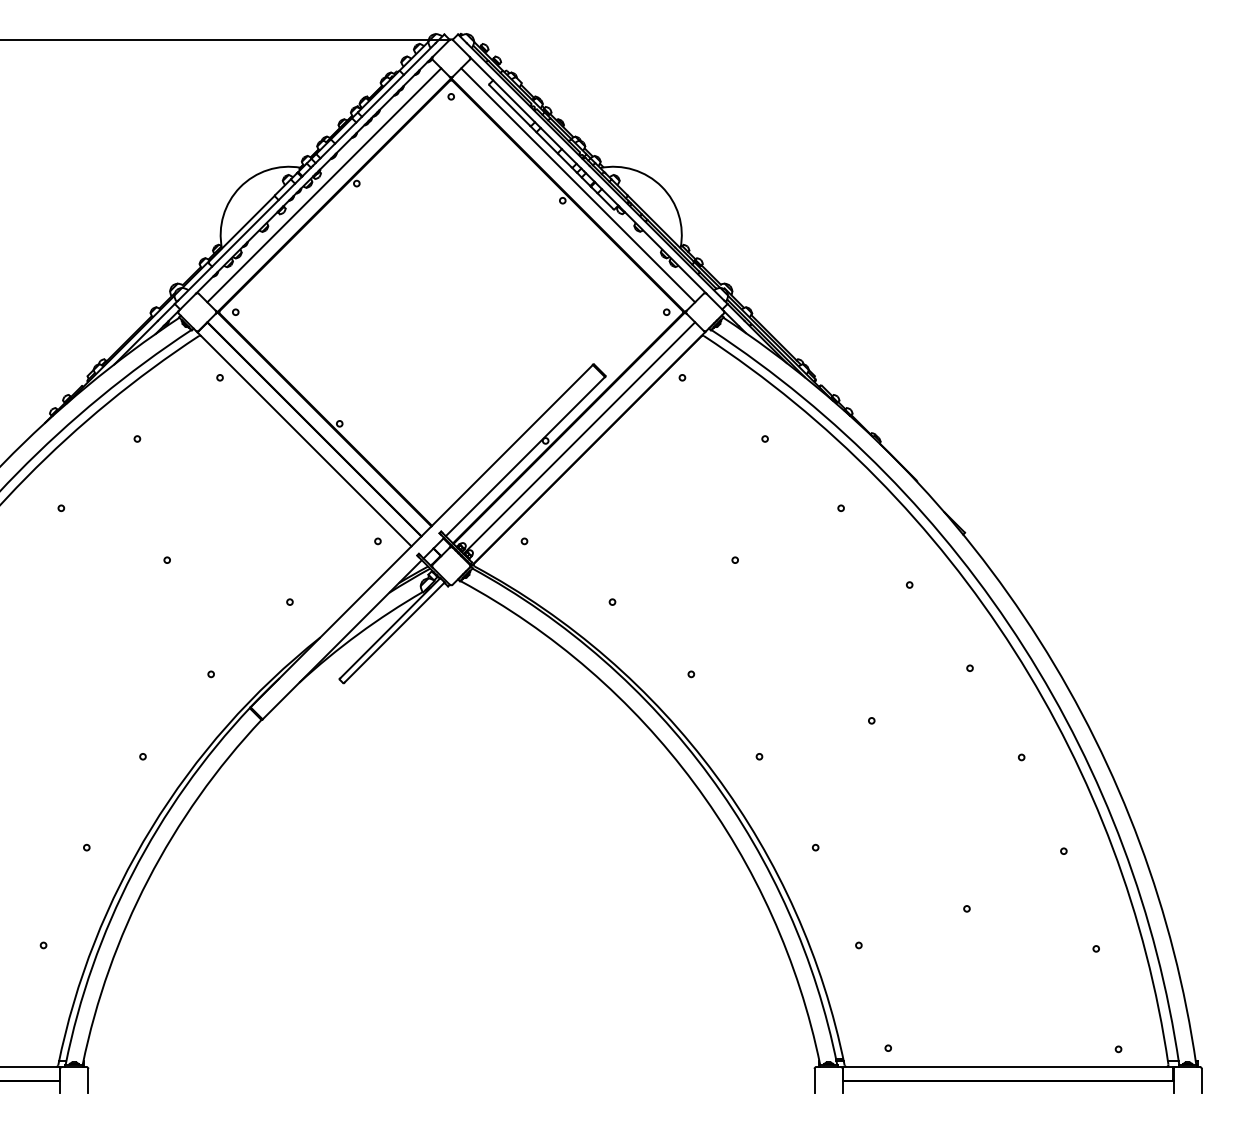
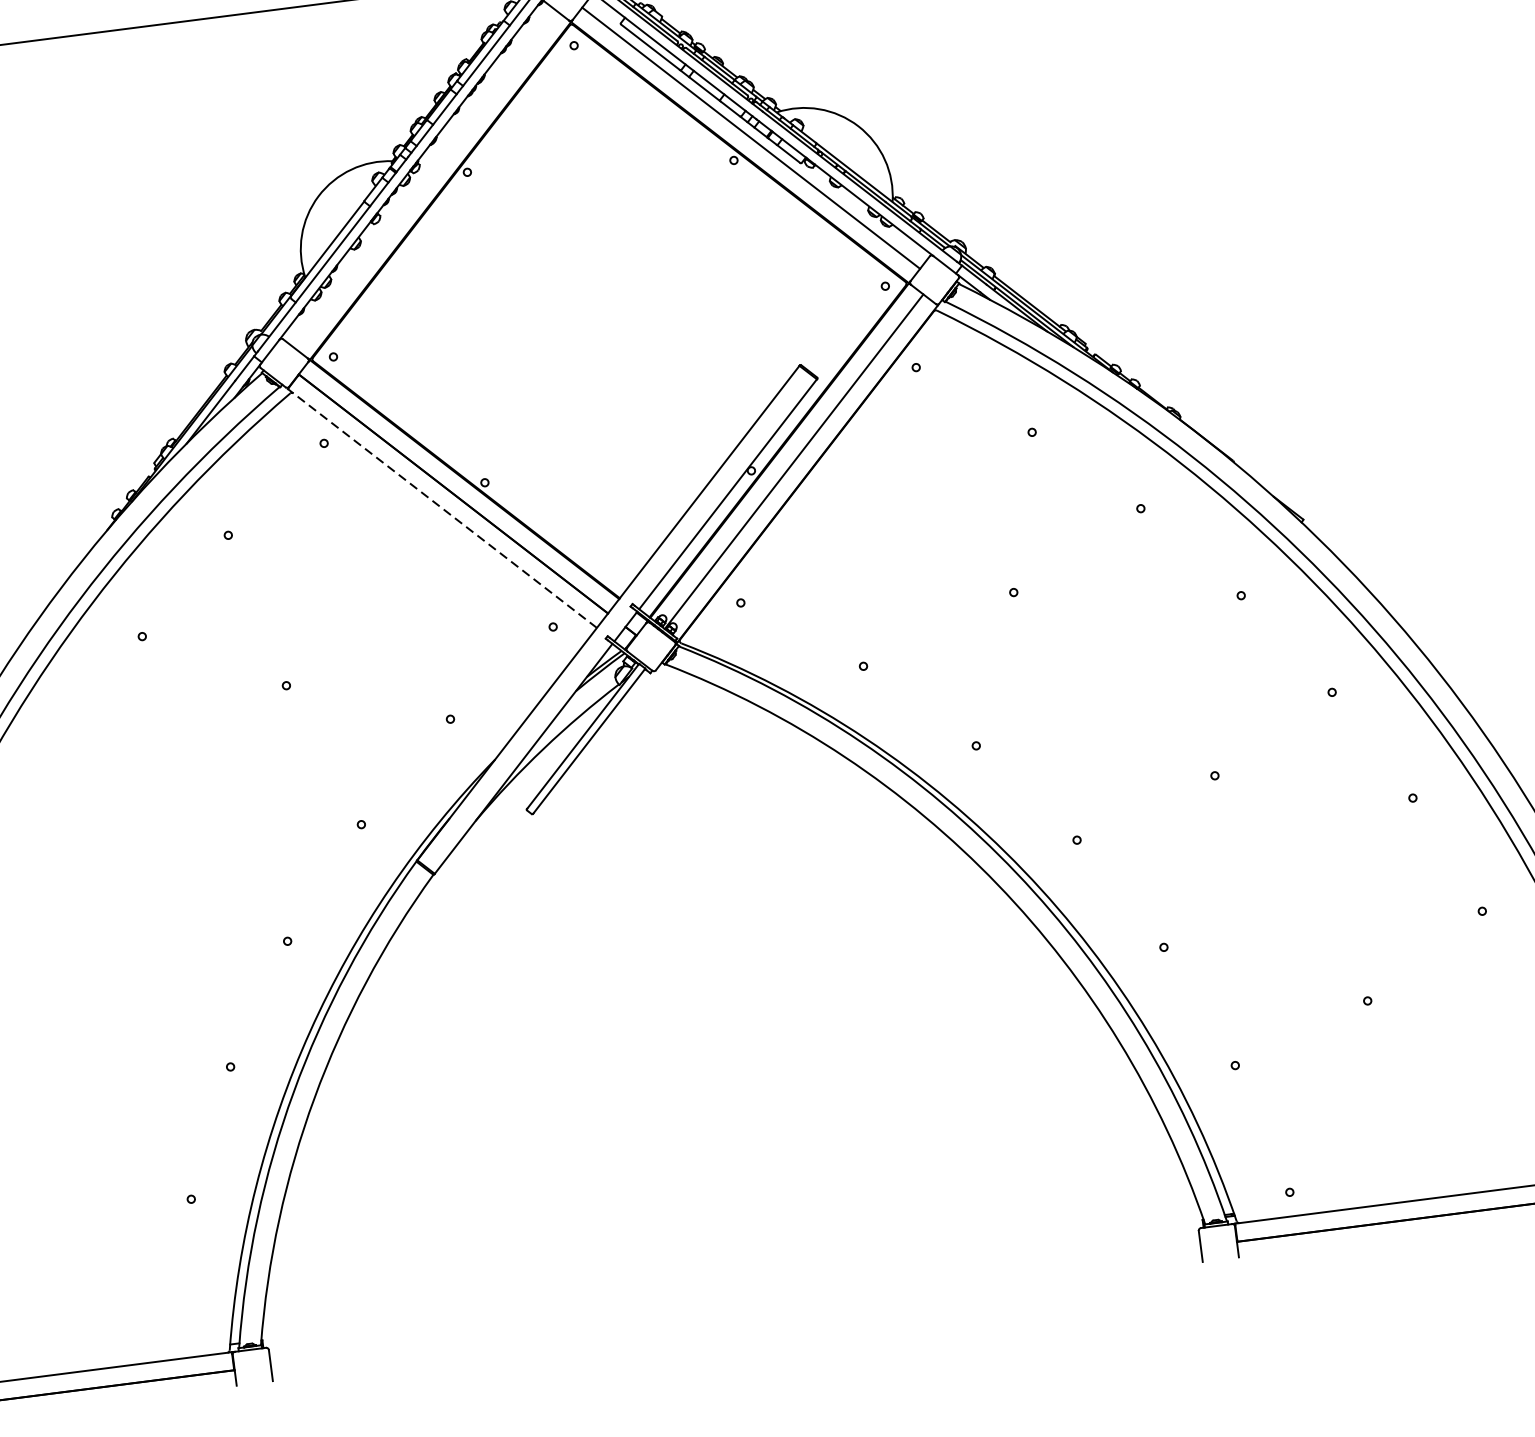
line: (324, 185) -> (426, 180), removed
line: (304, 439) -> (442, 508), solid -> dashed

